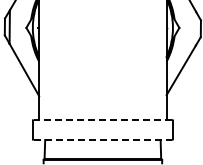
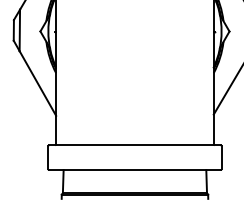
line: (102, 119) -> (134, 144), dashed -> solid
line: (103, 140) -> (135, 170), dashed -> solid

